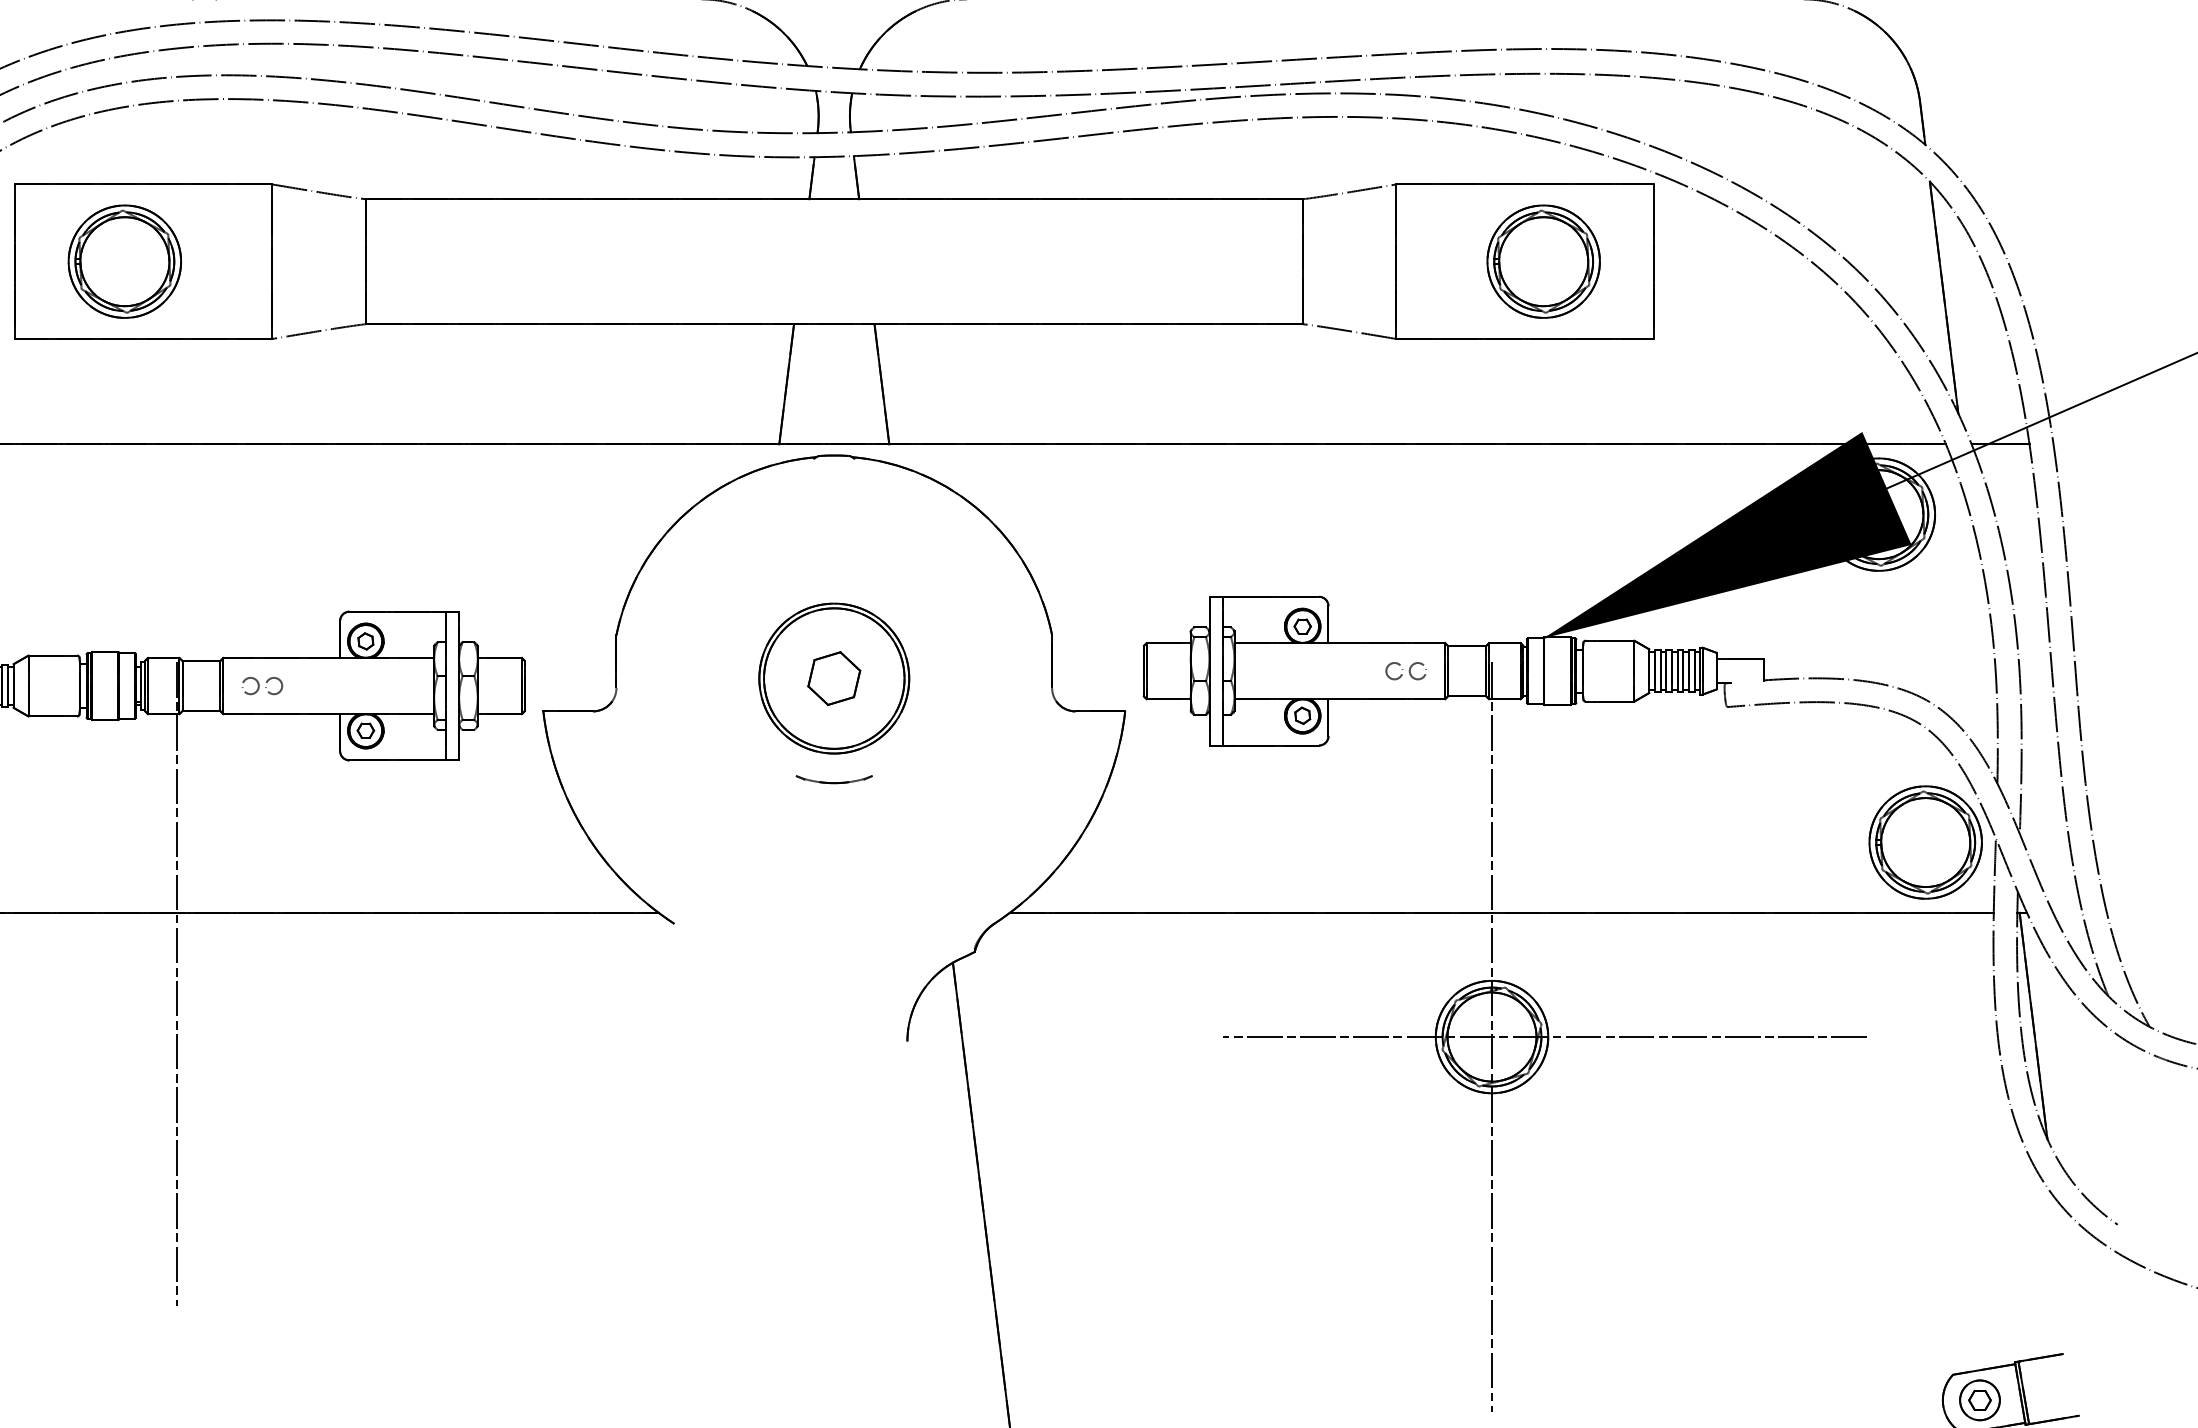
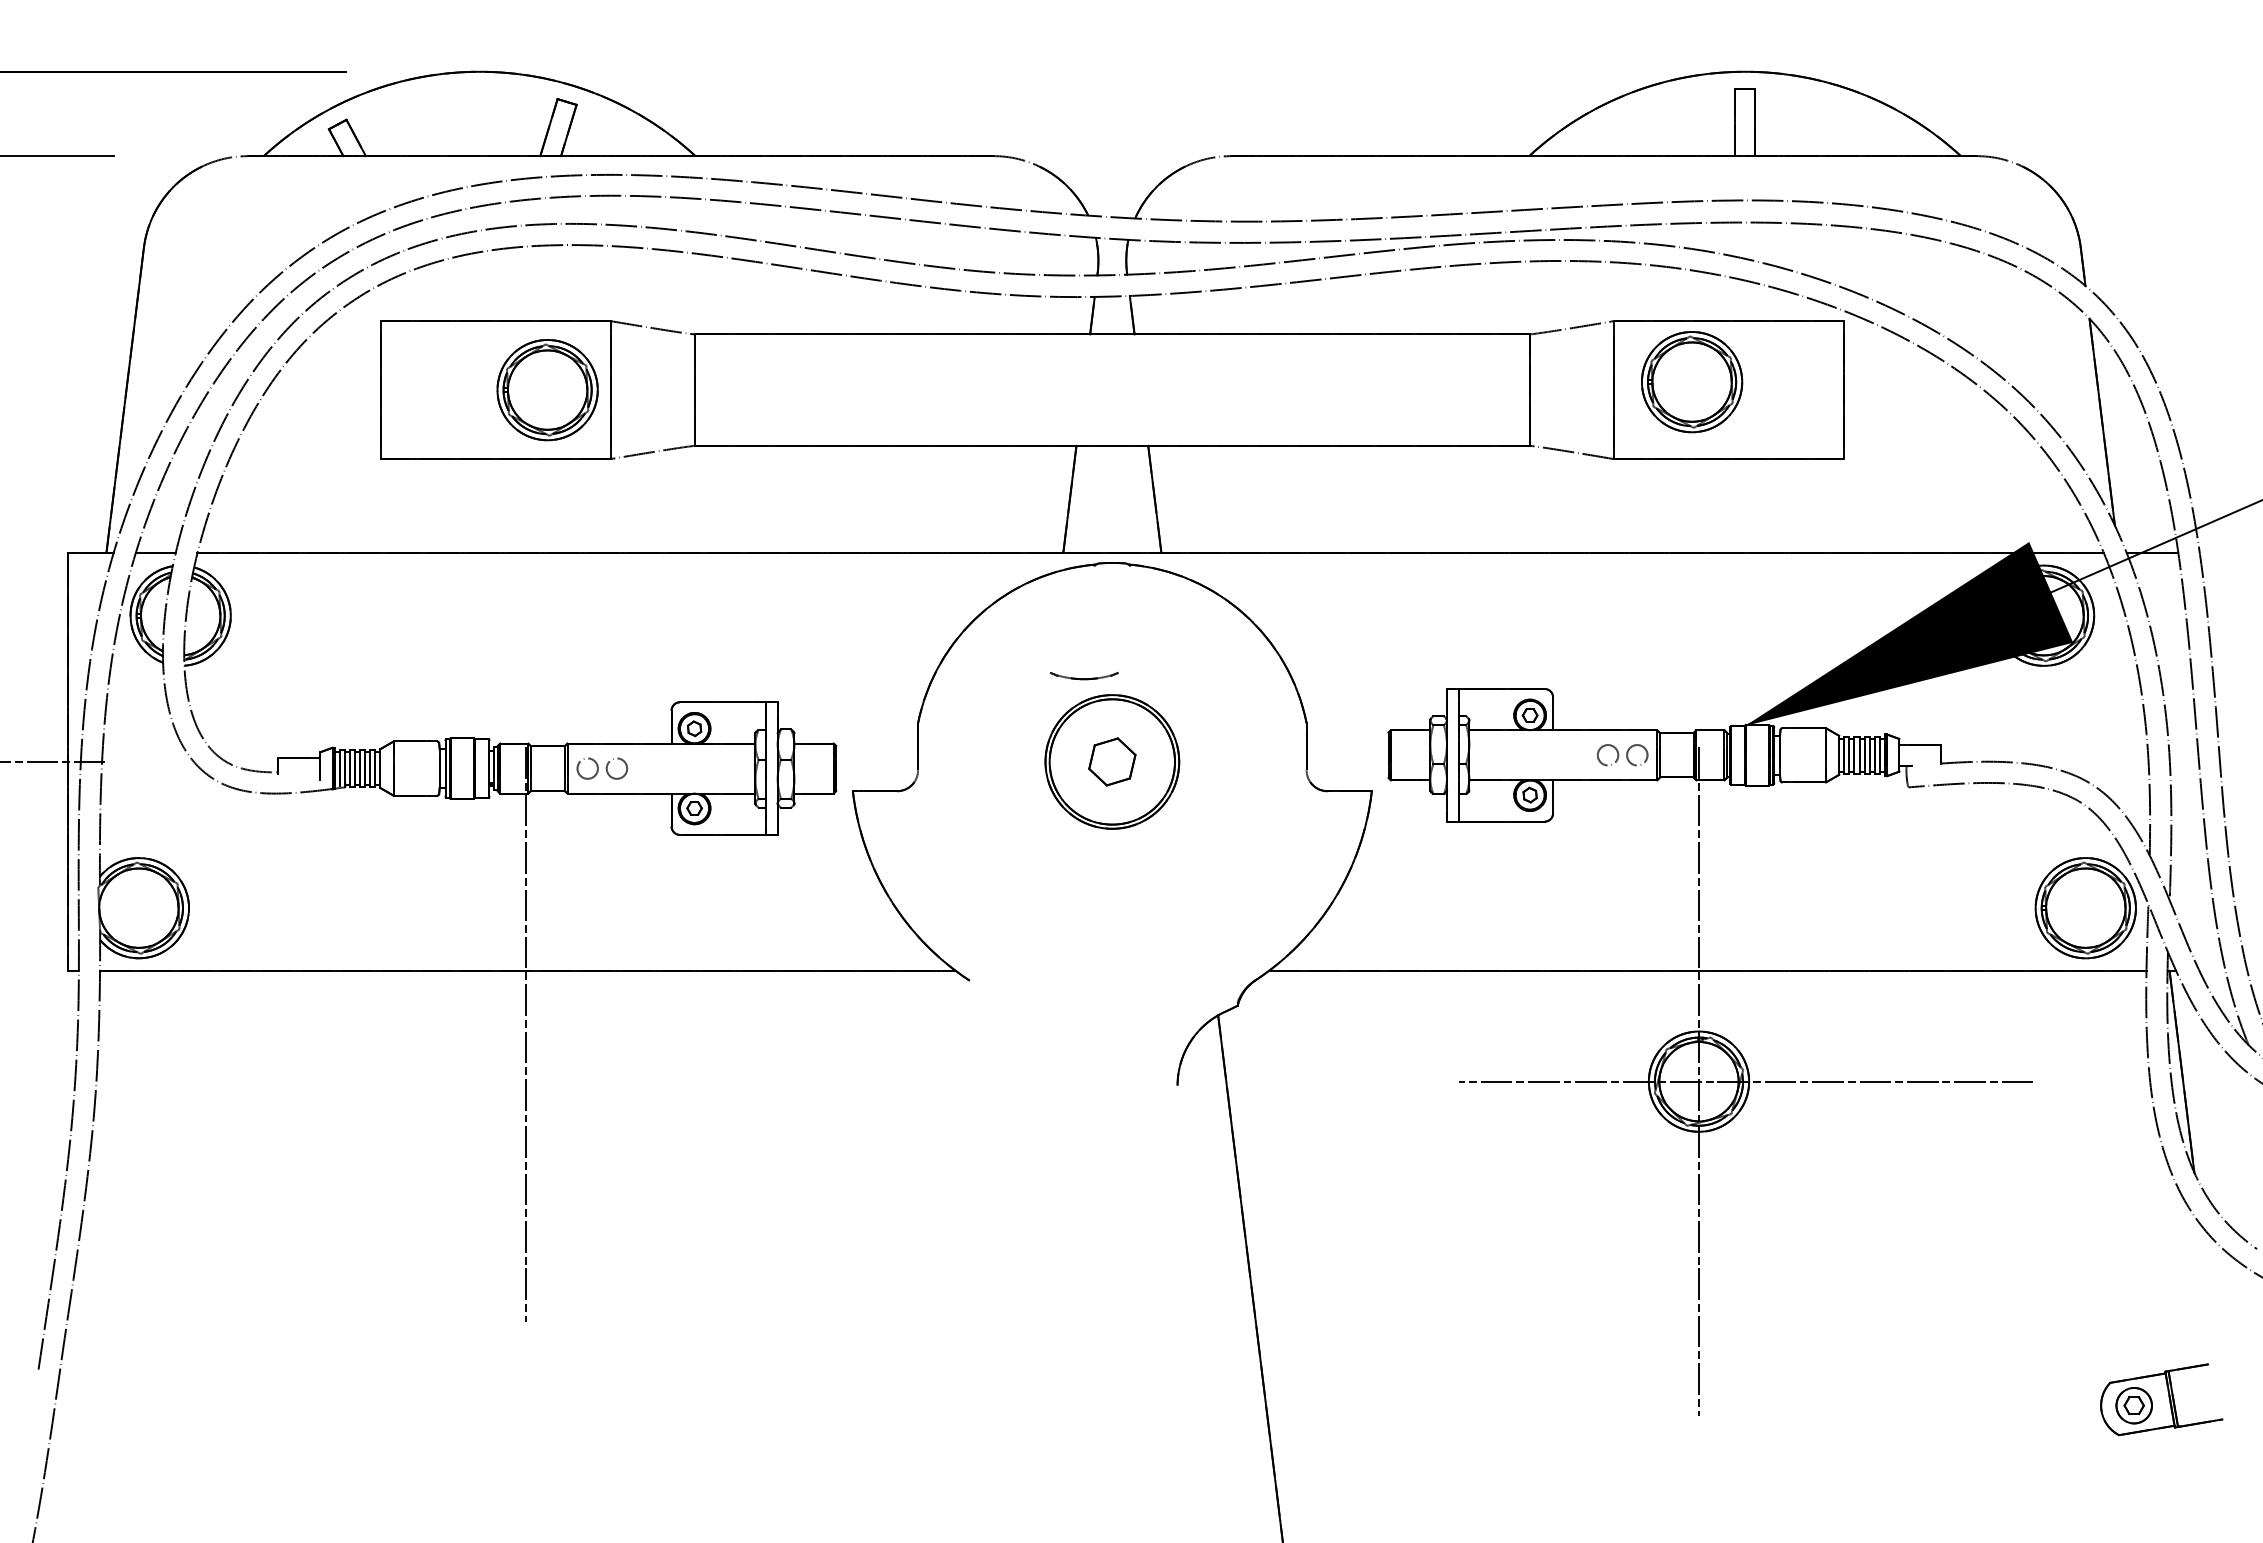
part: (124, 262) -> (547, 390), moved
part: (1544, 262) -> (1692, 382), moved
part: (1405, 671) -> (1621, 755), size x1.4
part: (261, 685) -> (601, 768), size x1.4
part: (834, 780) -> (1084, 676), moved

